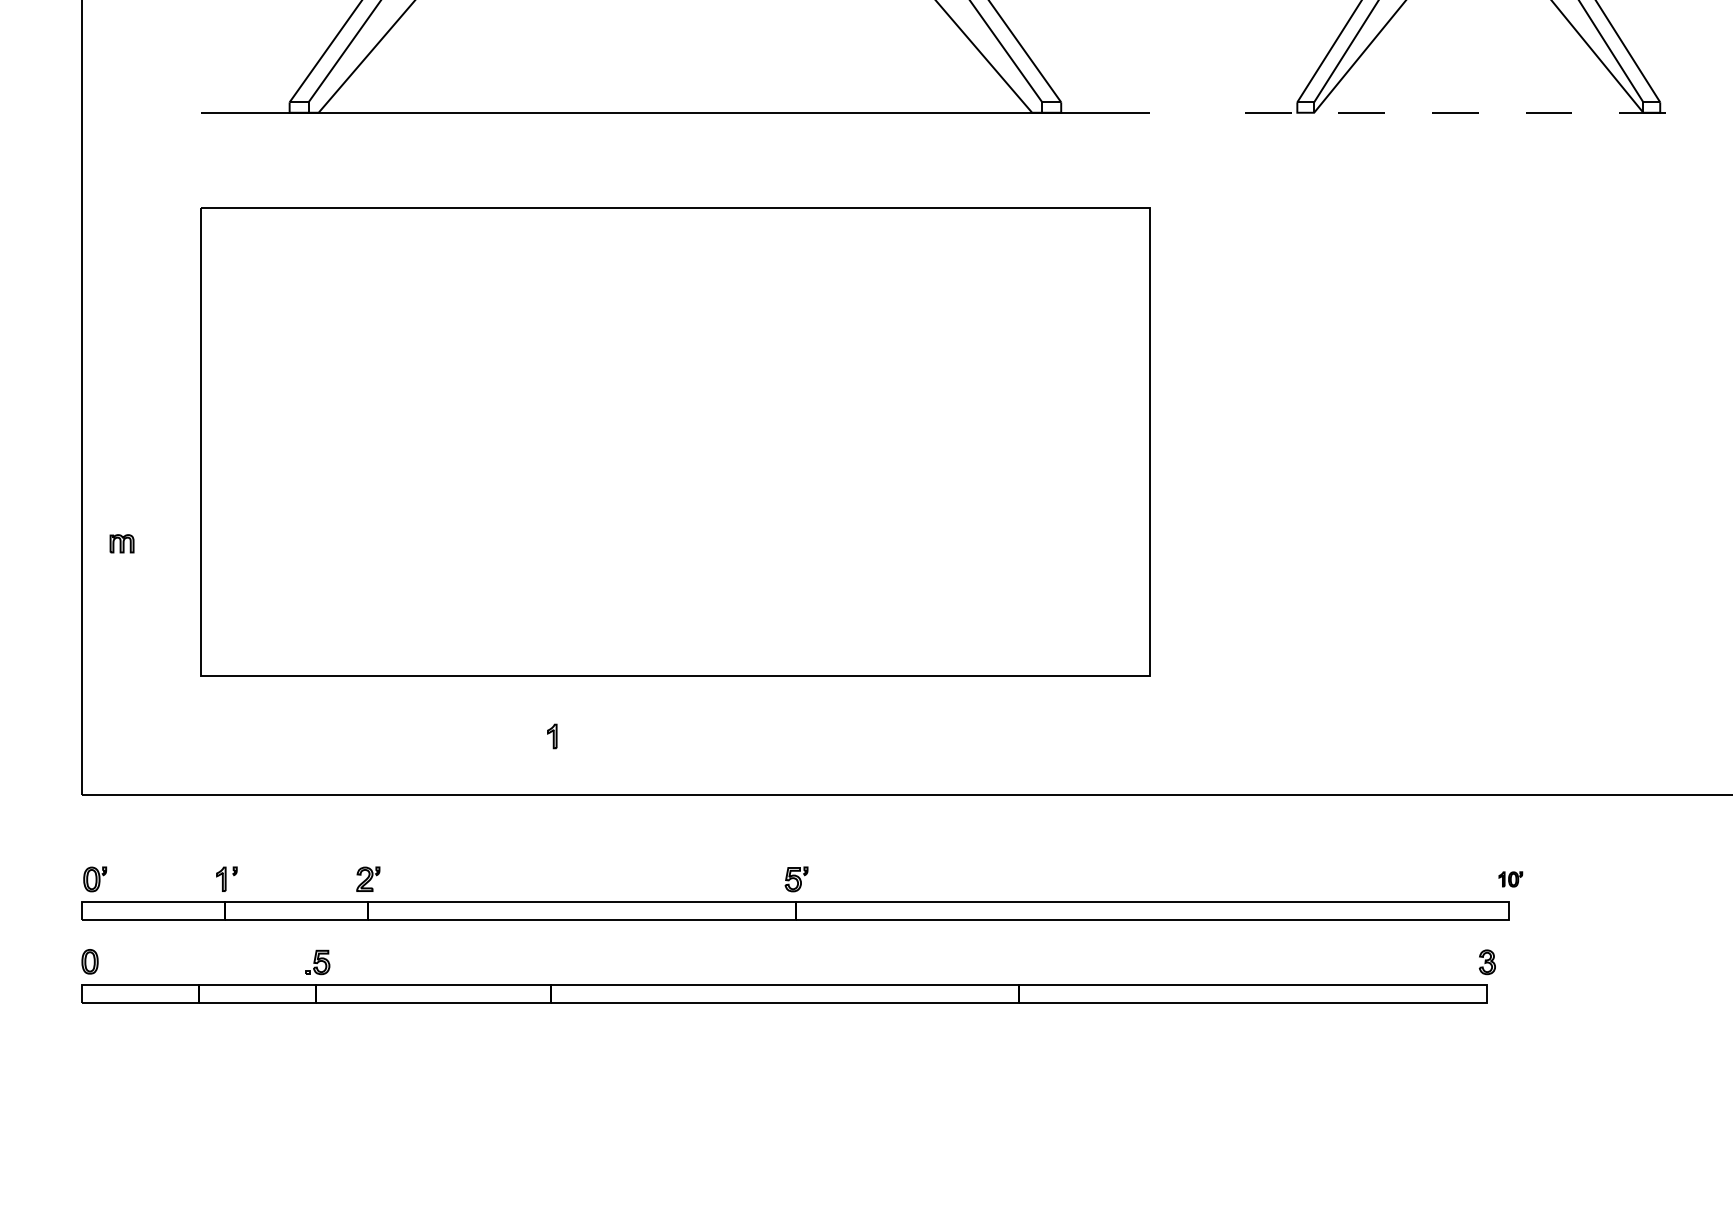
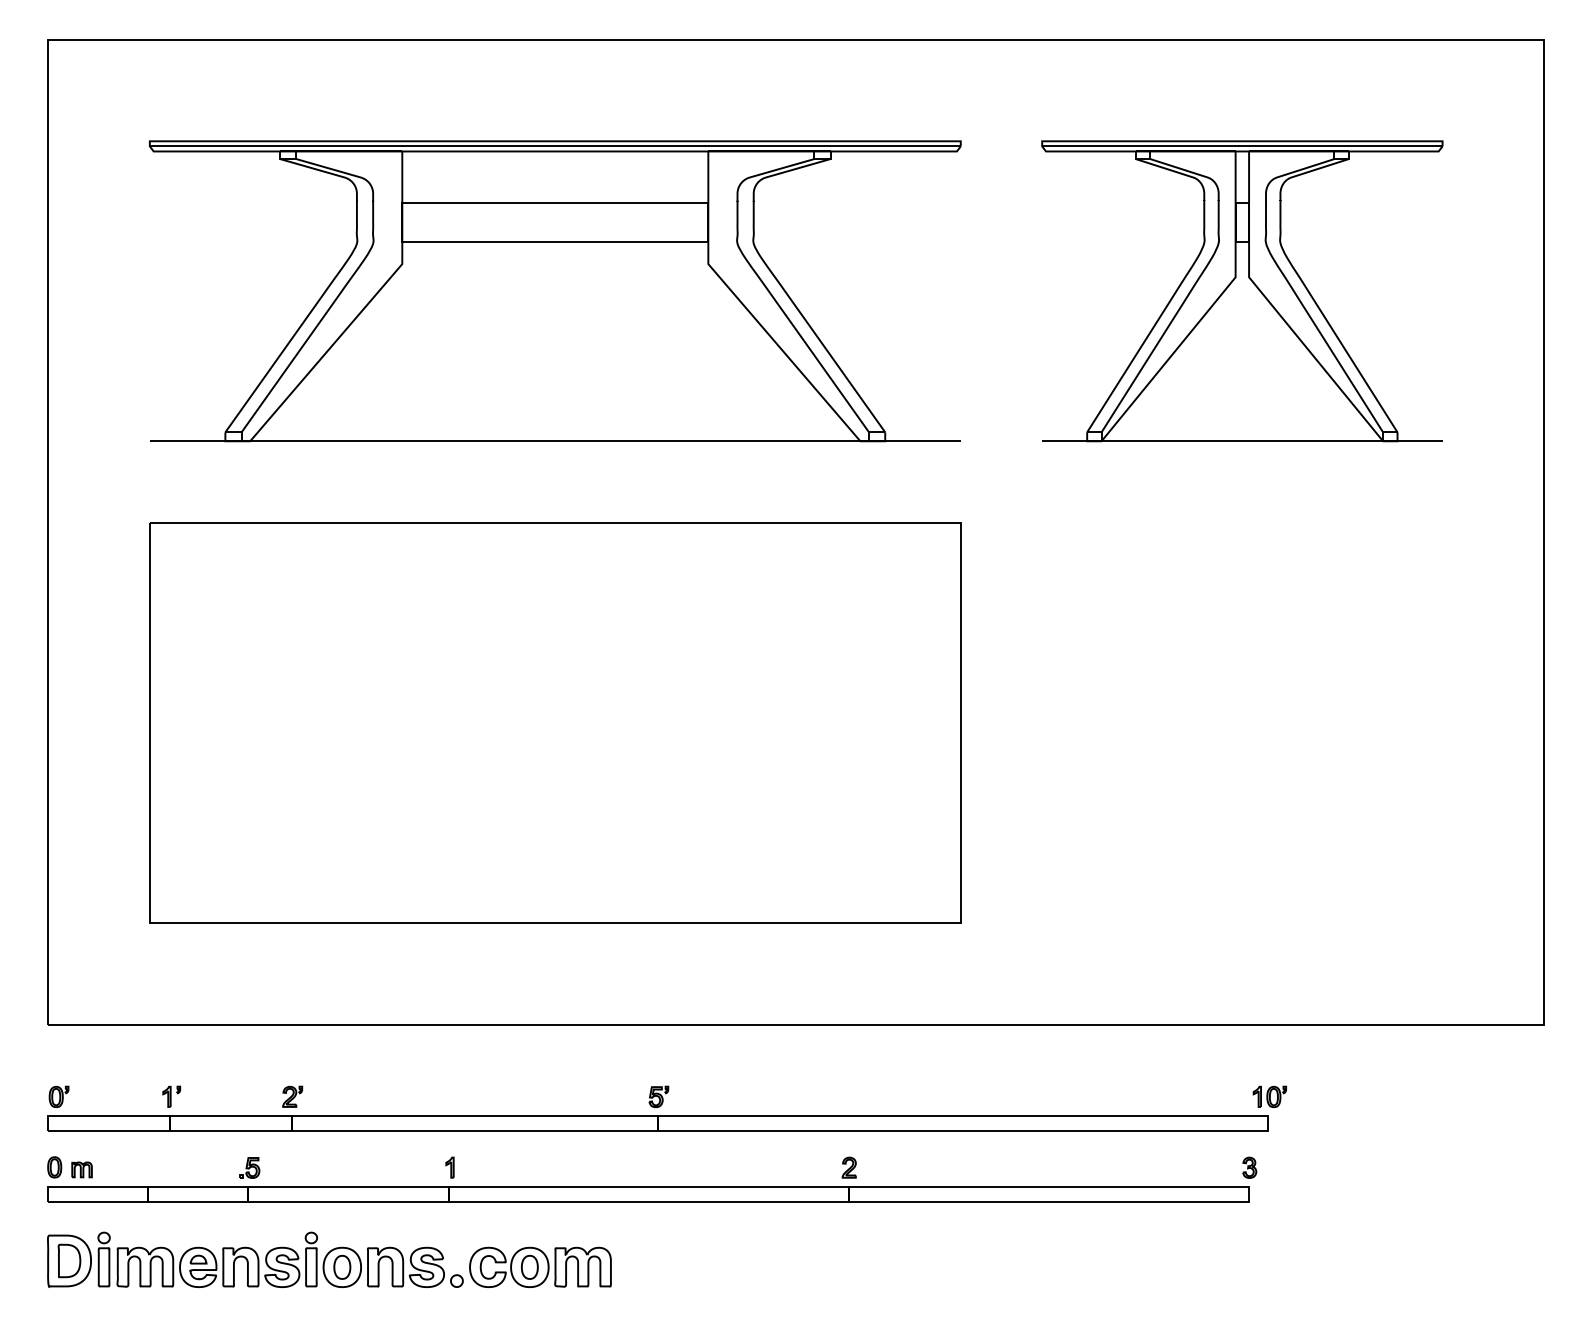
line: (1478, 113) -> (1242, 441), dashed -> solid
part: (121, 543) -> (81, 1169), moved
part: (551, 736) -> (449, 1167), moved
part: (1510, 878) -> (1269, 1096), size x1.67
part: (1018, 961) -> (848, 1167), added
part: (411, 1069) -> (329, 1259), added

